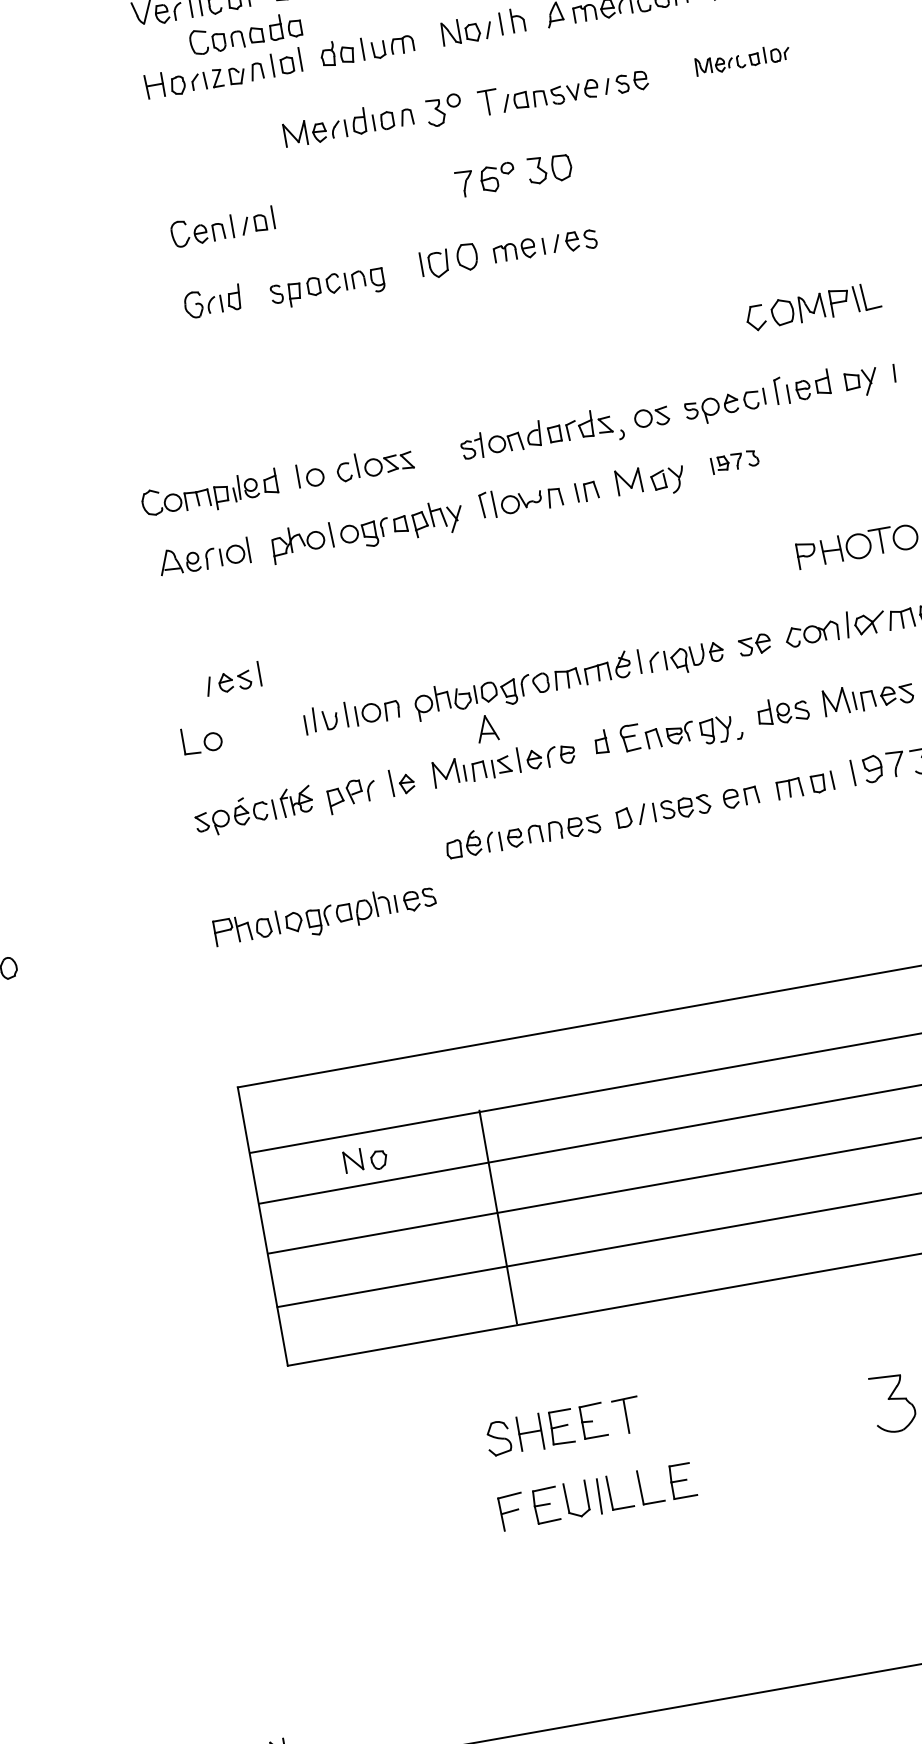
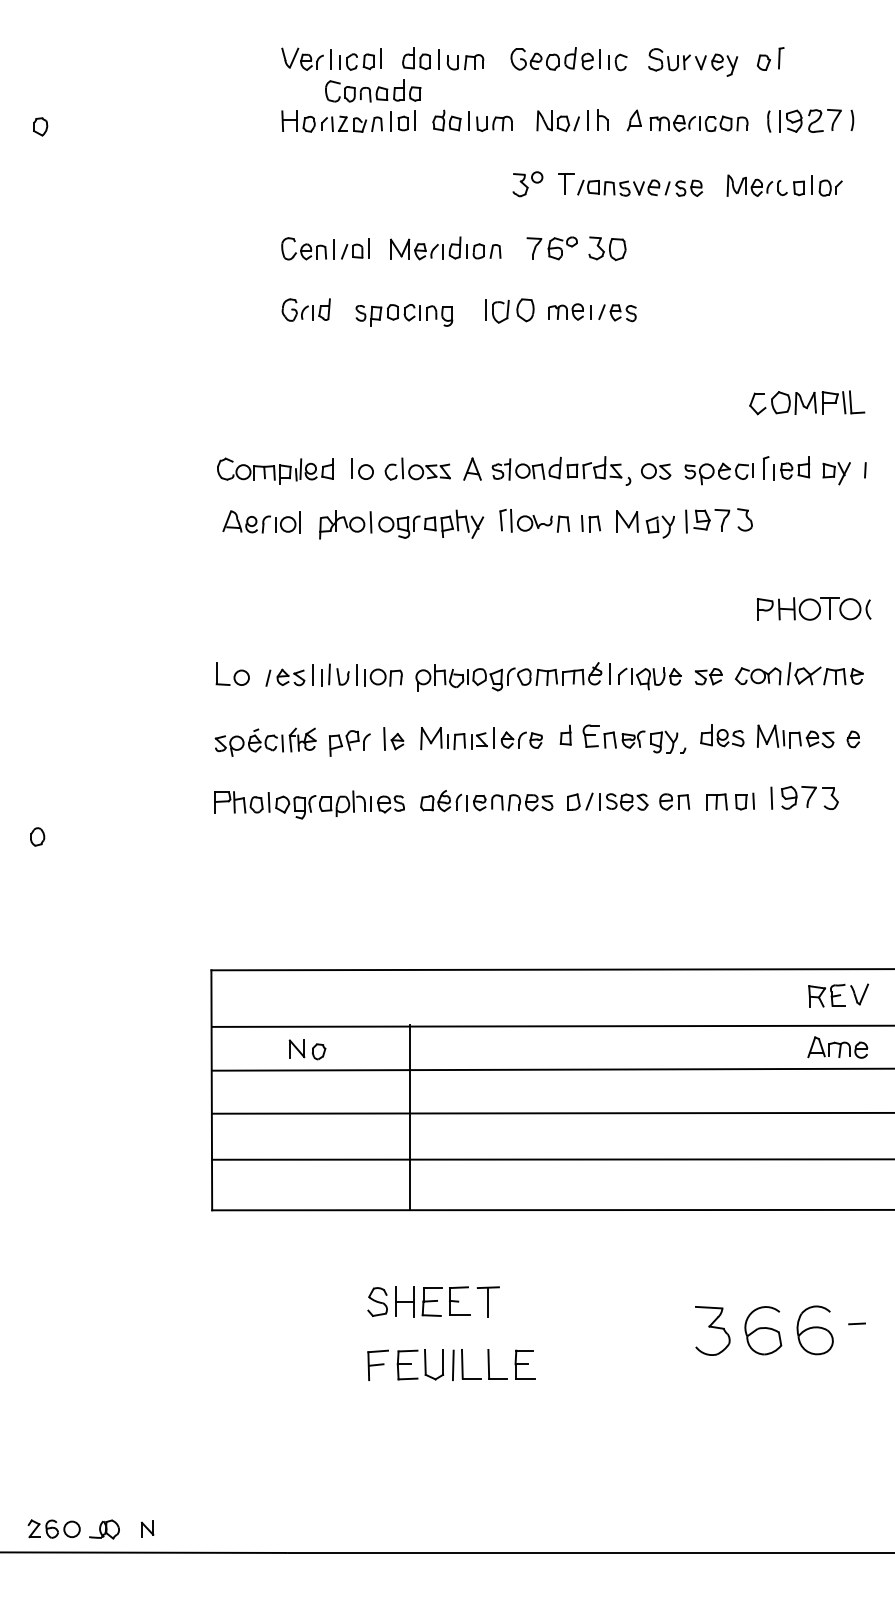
part: (742, 59) -> (784, 185), size x1.43
part: (348, 123) -> (445, 248), moved
part: (734, 461) -> (718, 520), size x1.67
part: (232, 679) -> (289, 675), moved
part: (486, 727) -> (472, 468), moved
part: (325, 916) -> (309, 804), moved

